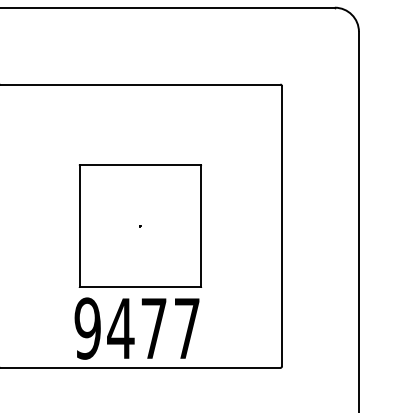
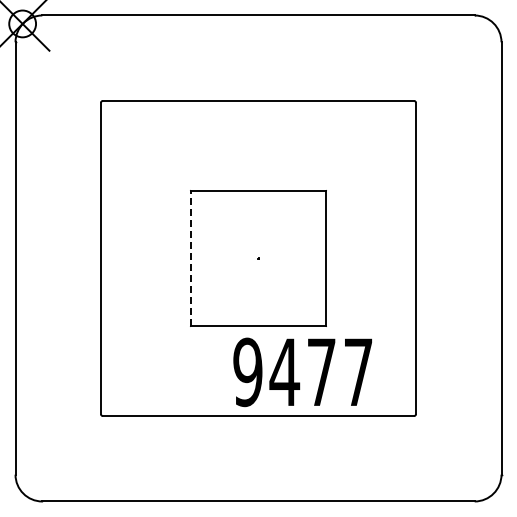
line: (79, 226) -> (190, 258), solid -> dashed
text: (136, 328) -> (302, 372), moved

